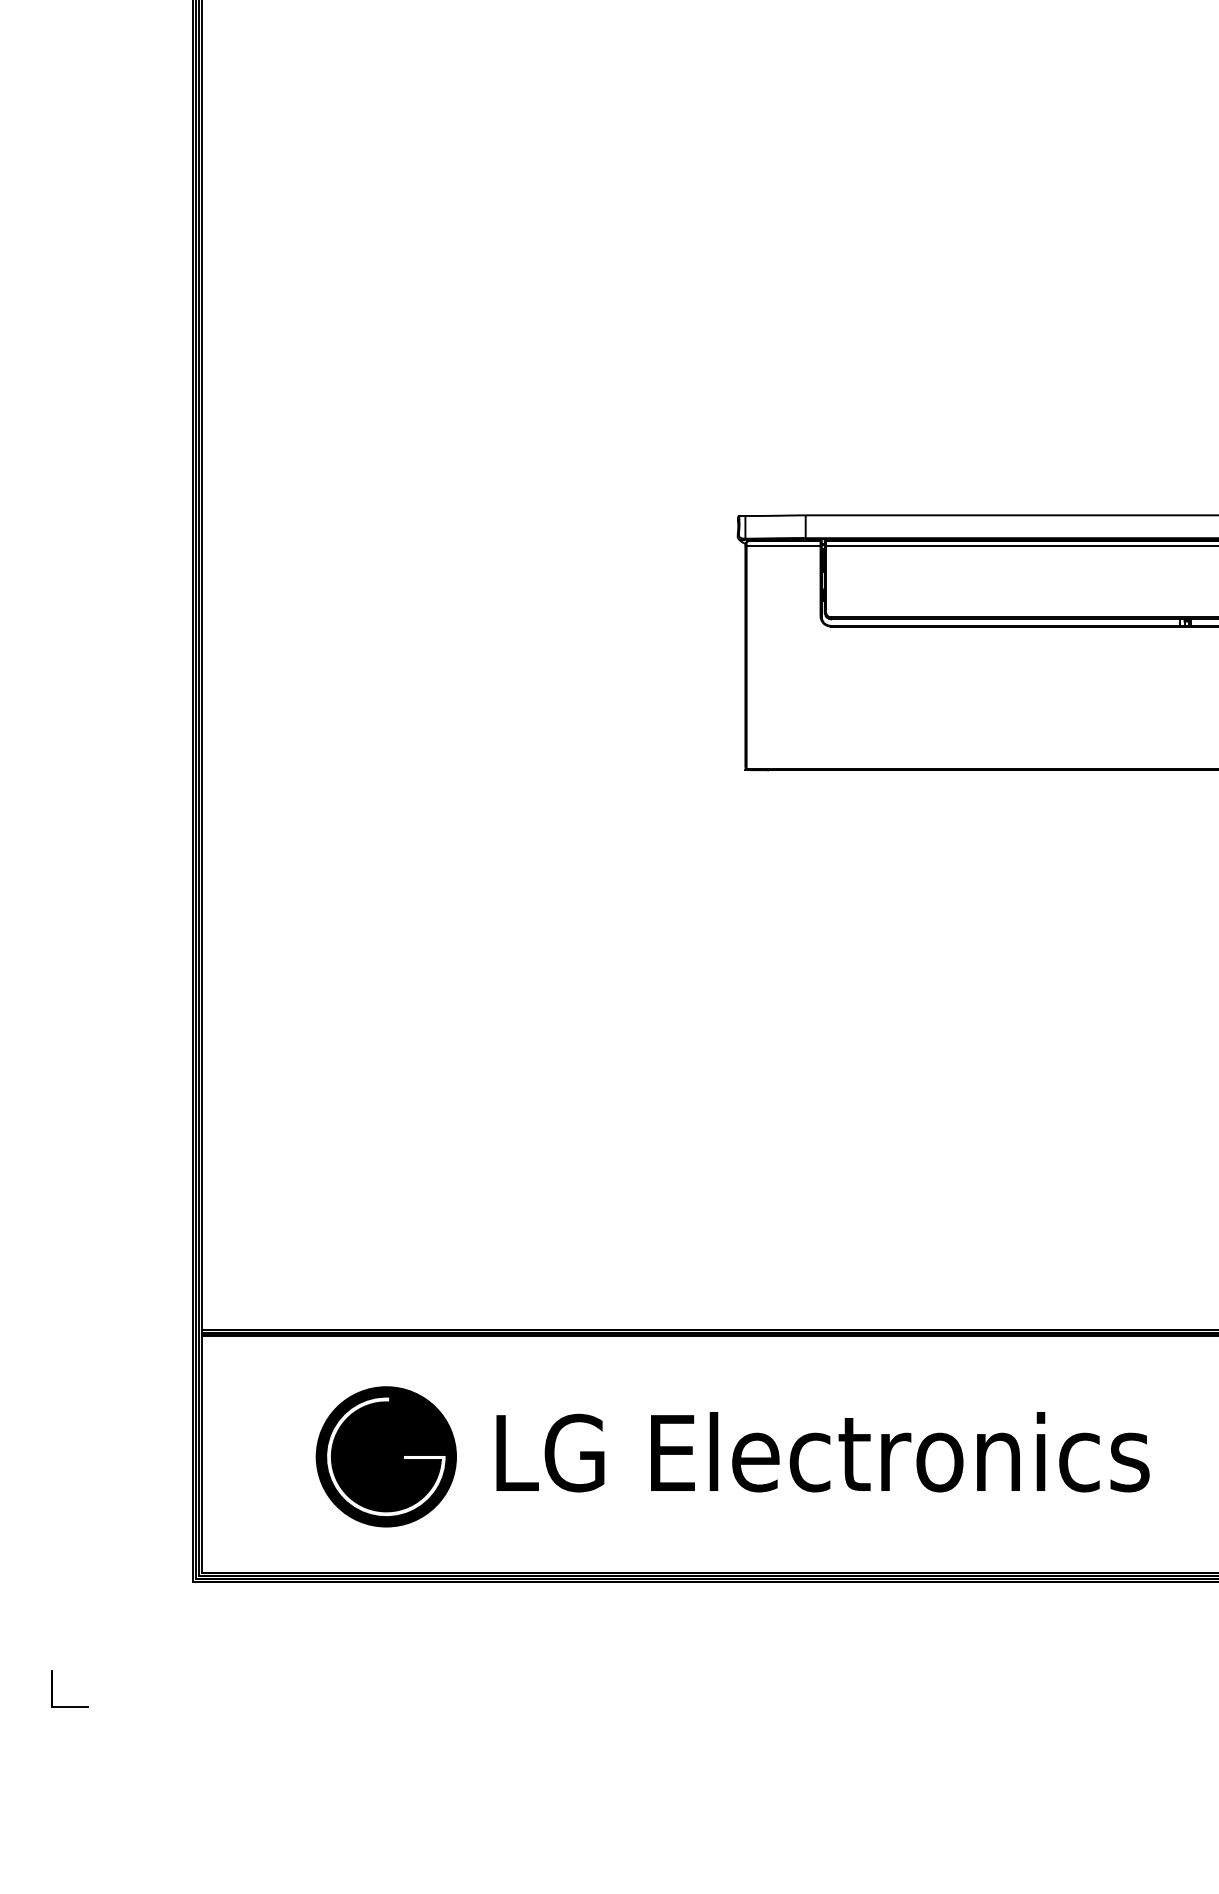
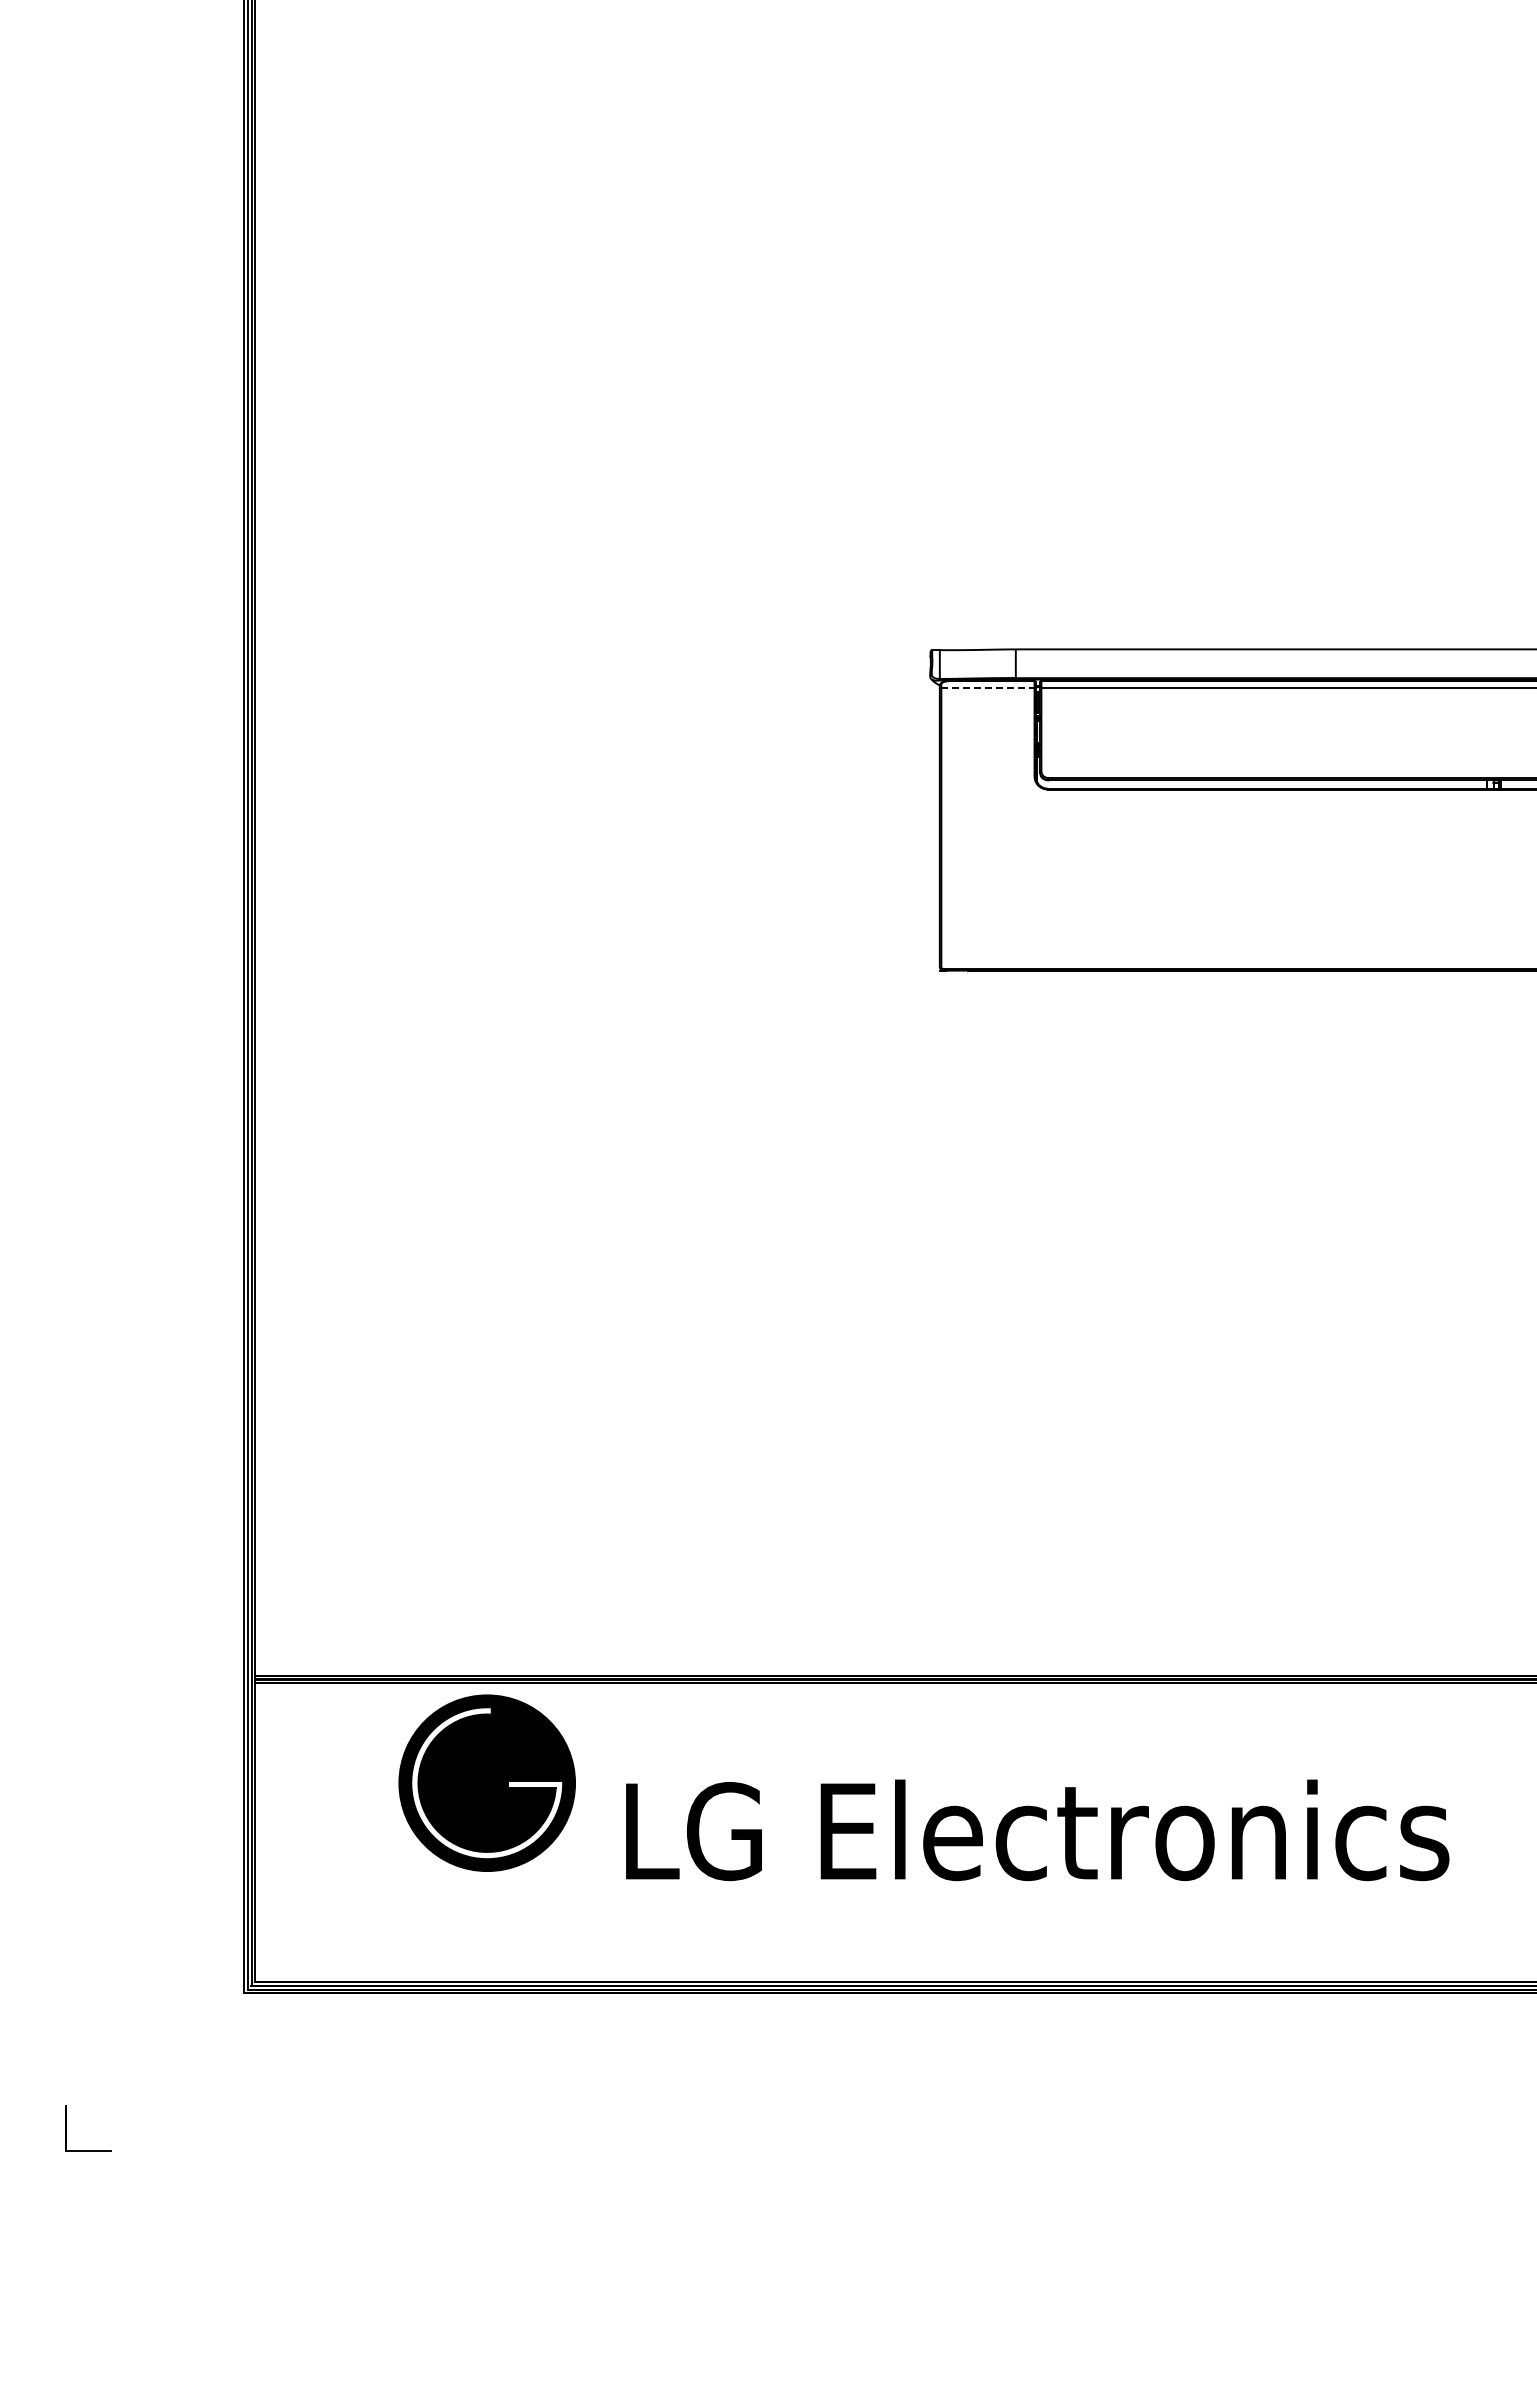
line: (783, 545) -> (987, 687), solid -> dashed
part: (385, 1456) -> (486, 1782), moved

